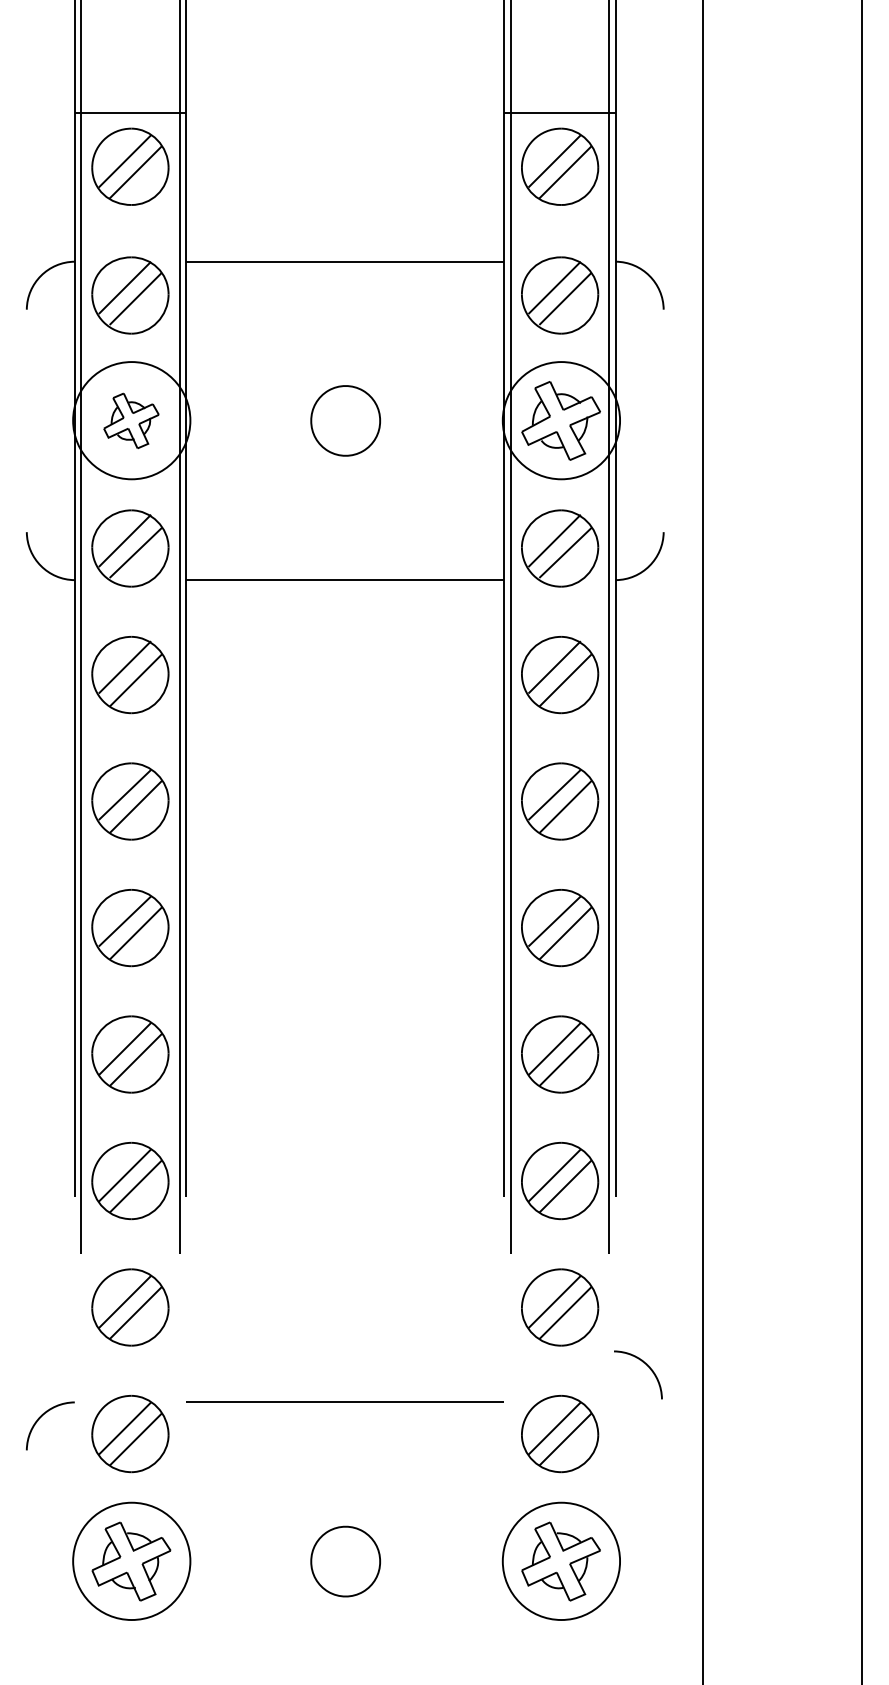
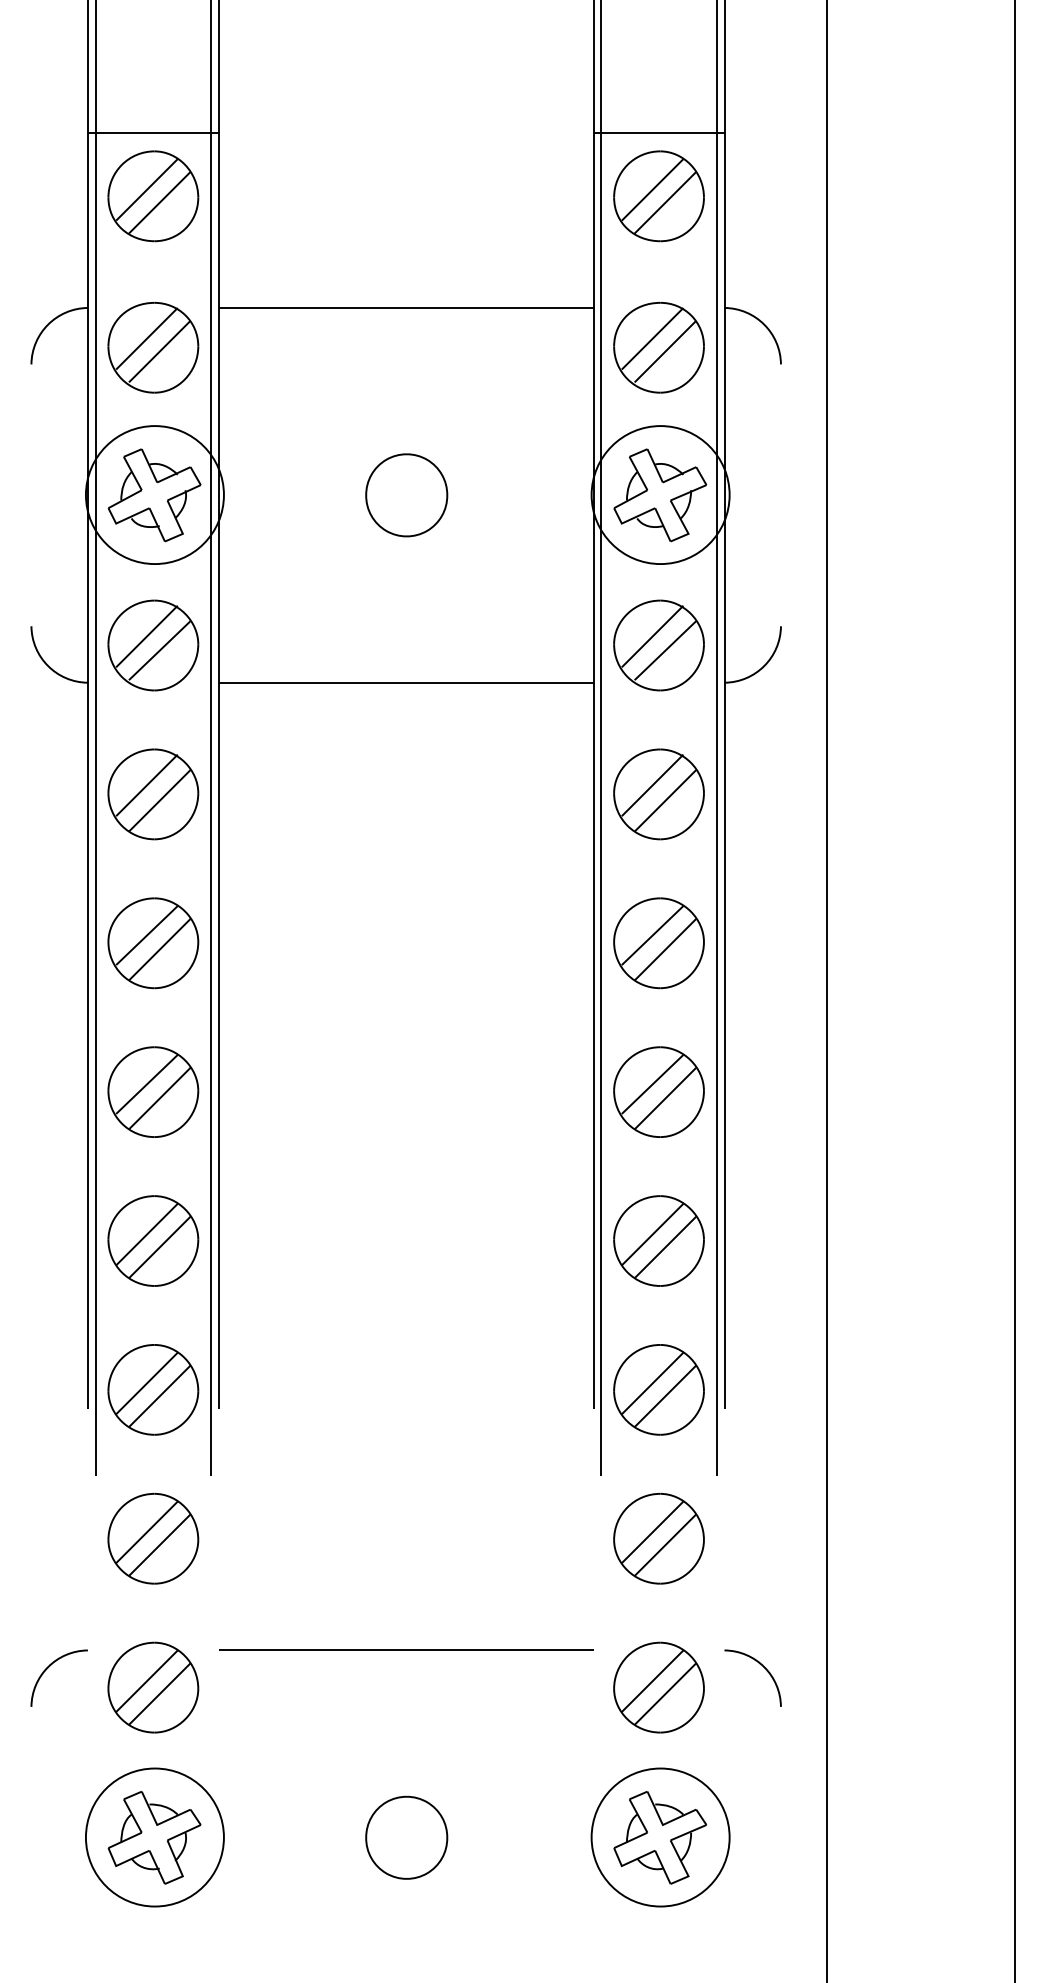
part: (131, 421) -> (154, 495), size x1.43
arc: (643, 1363) -> (759, 1664), moved

